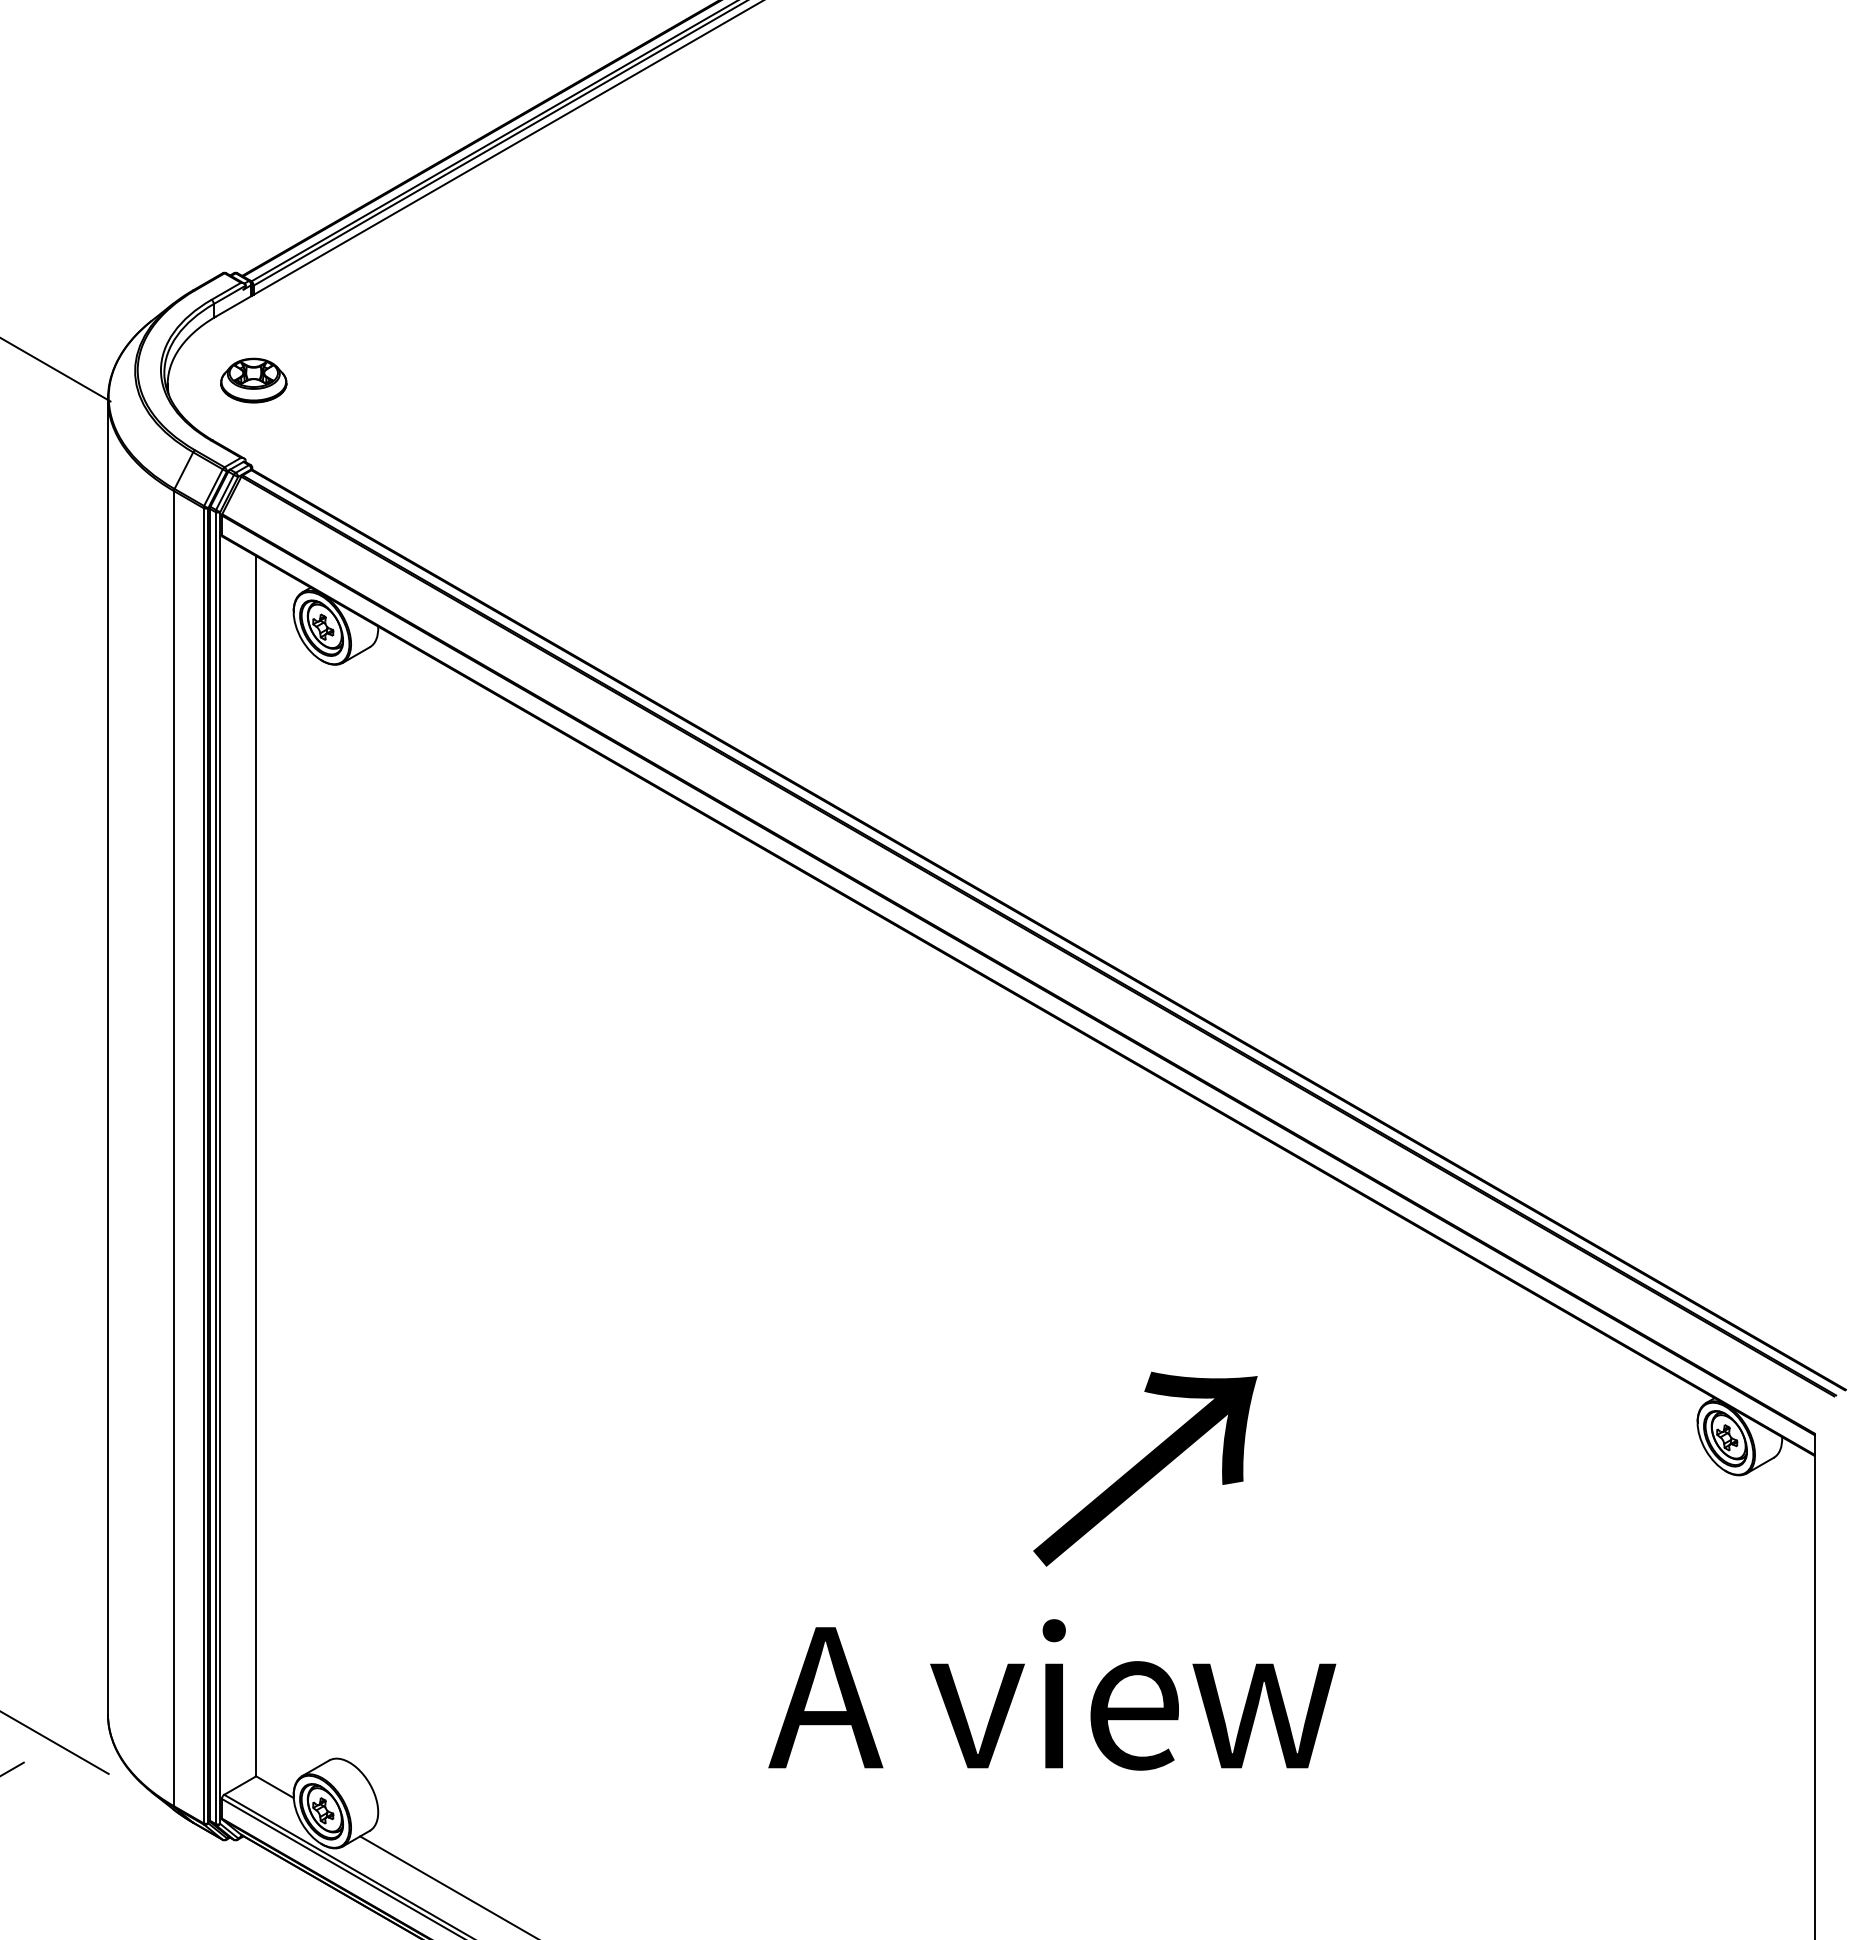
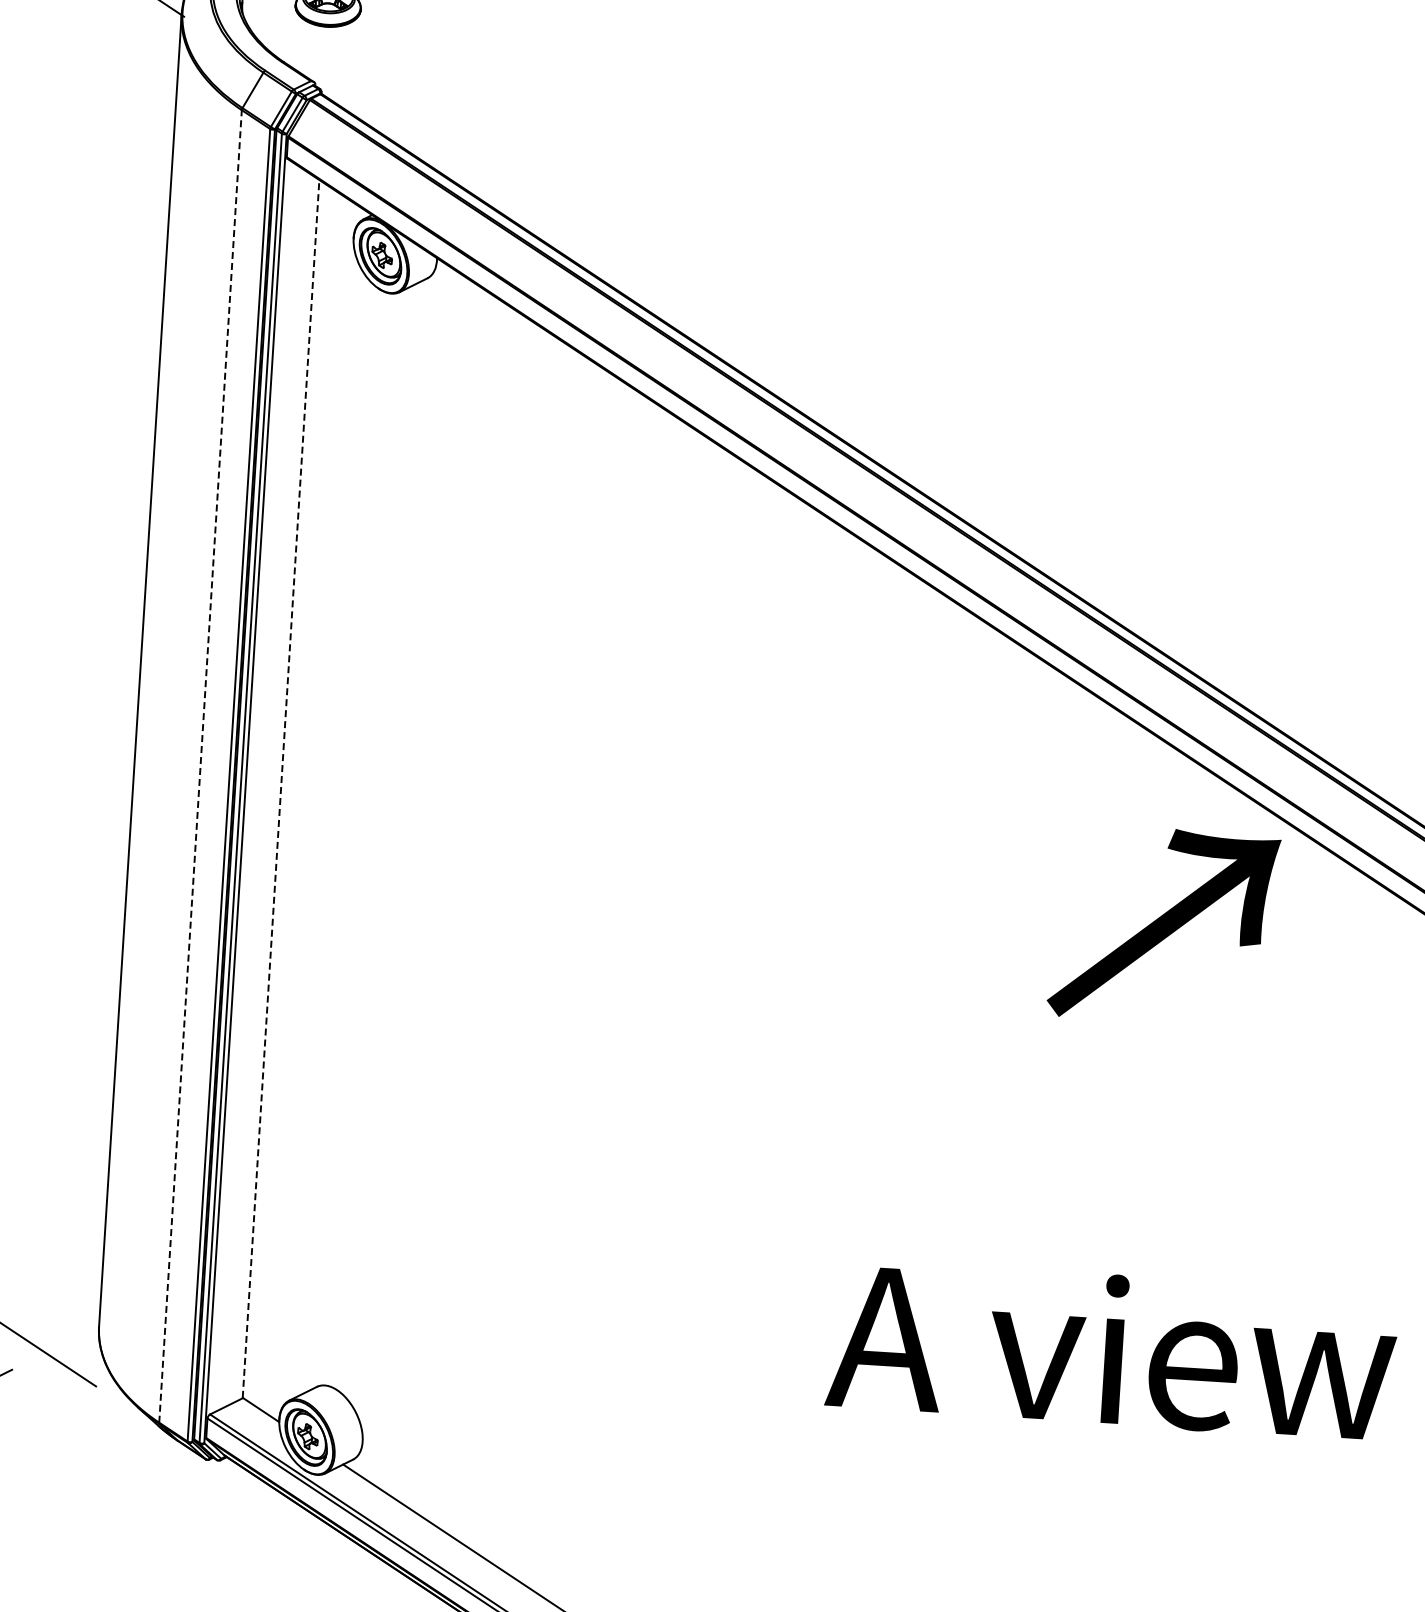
line: (174, 1148) -> (201, 766), solid -> dashed
line: (255, 1165) -> (280, 788), solid -> dashed
text: (1145, 1468) -> (1163, 925), moved
text: (1052, 1694) -> (1112, 1349), moved

